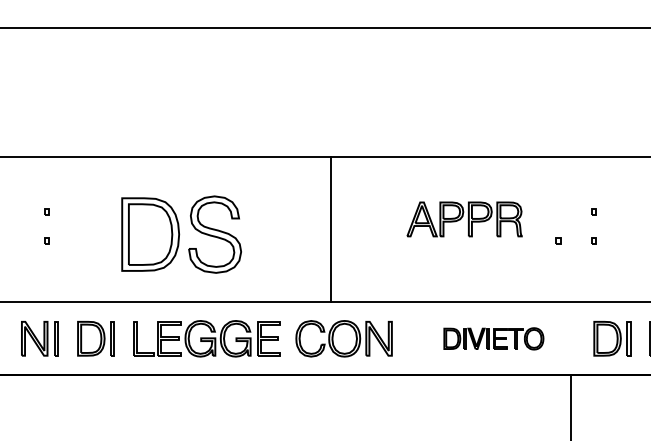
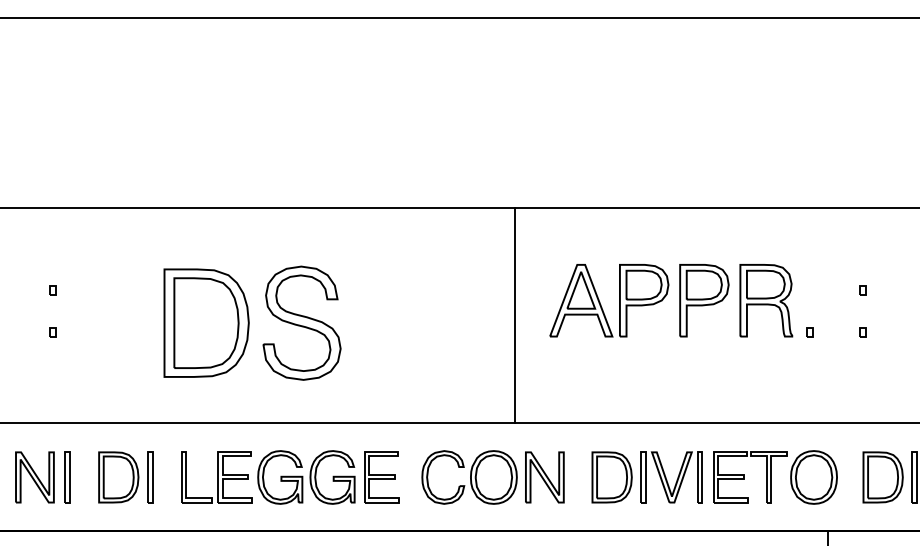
part: (464, 219) -> (671, 300), size x1.43
line: (330, 229) -> (514, 315), moved
part: (493, 338) -> (714, 477), size x1.67

